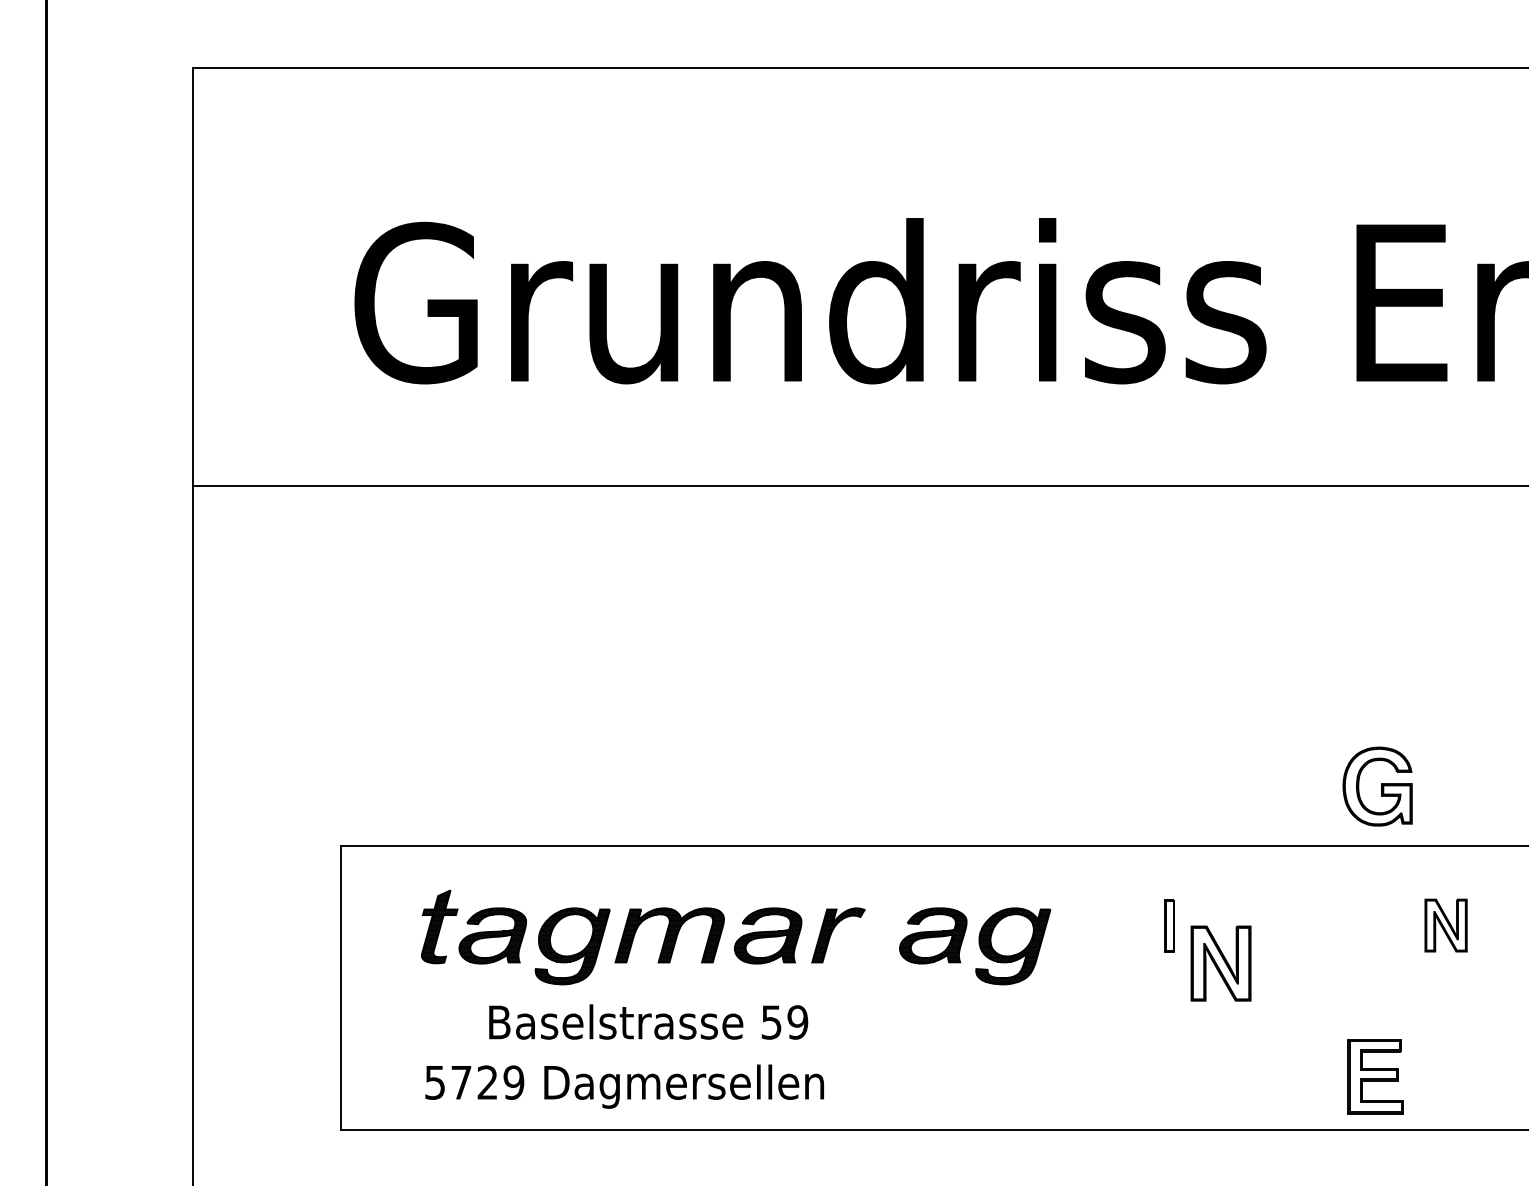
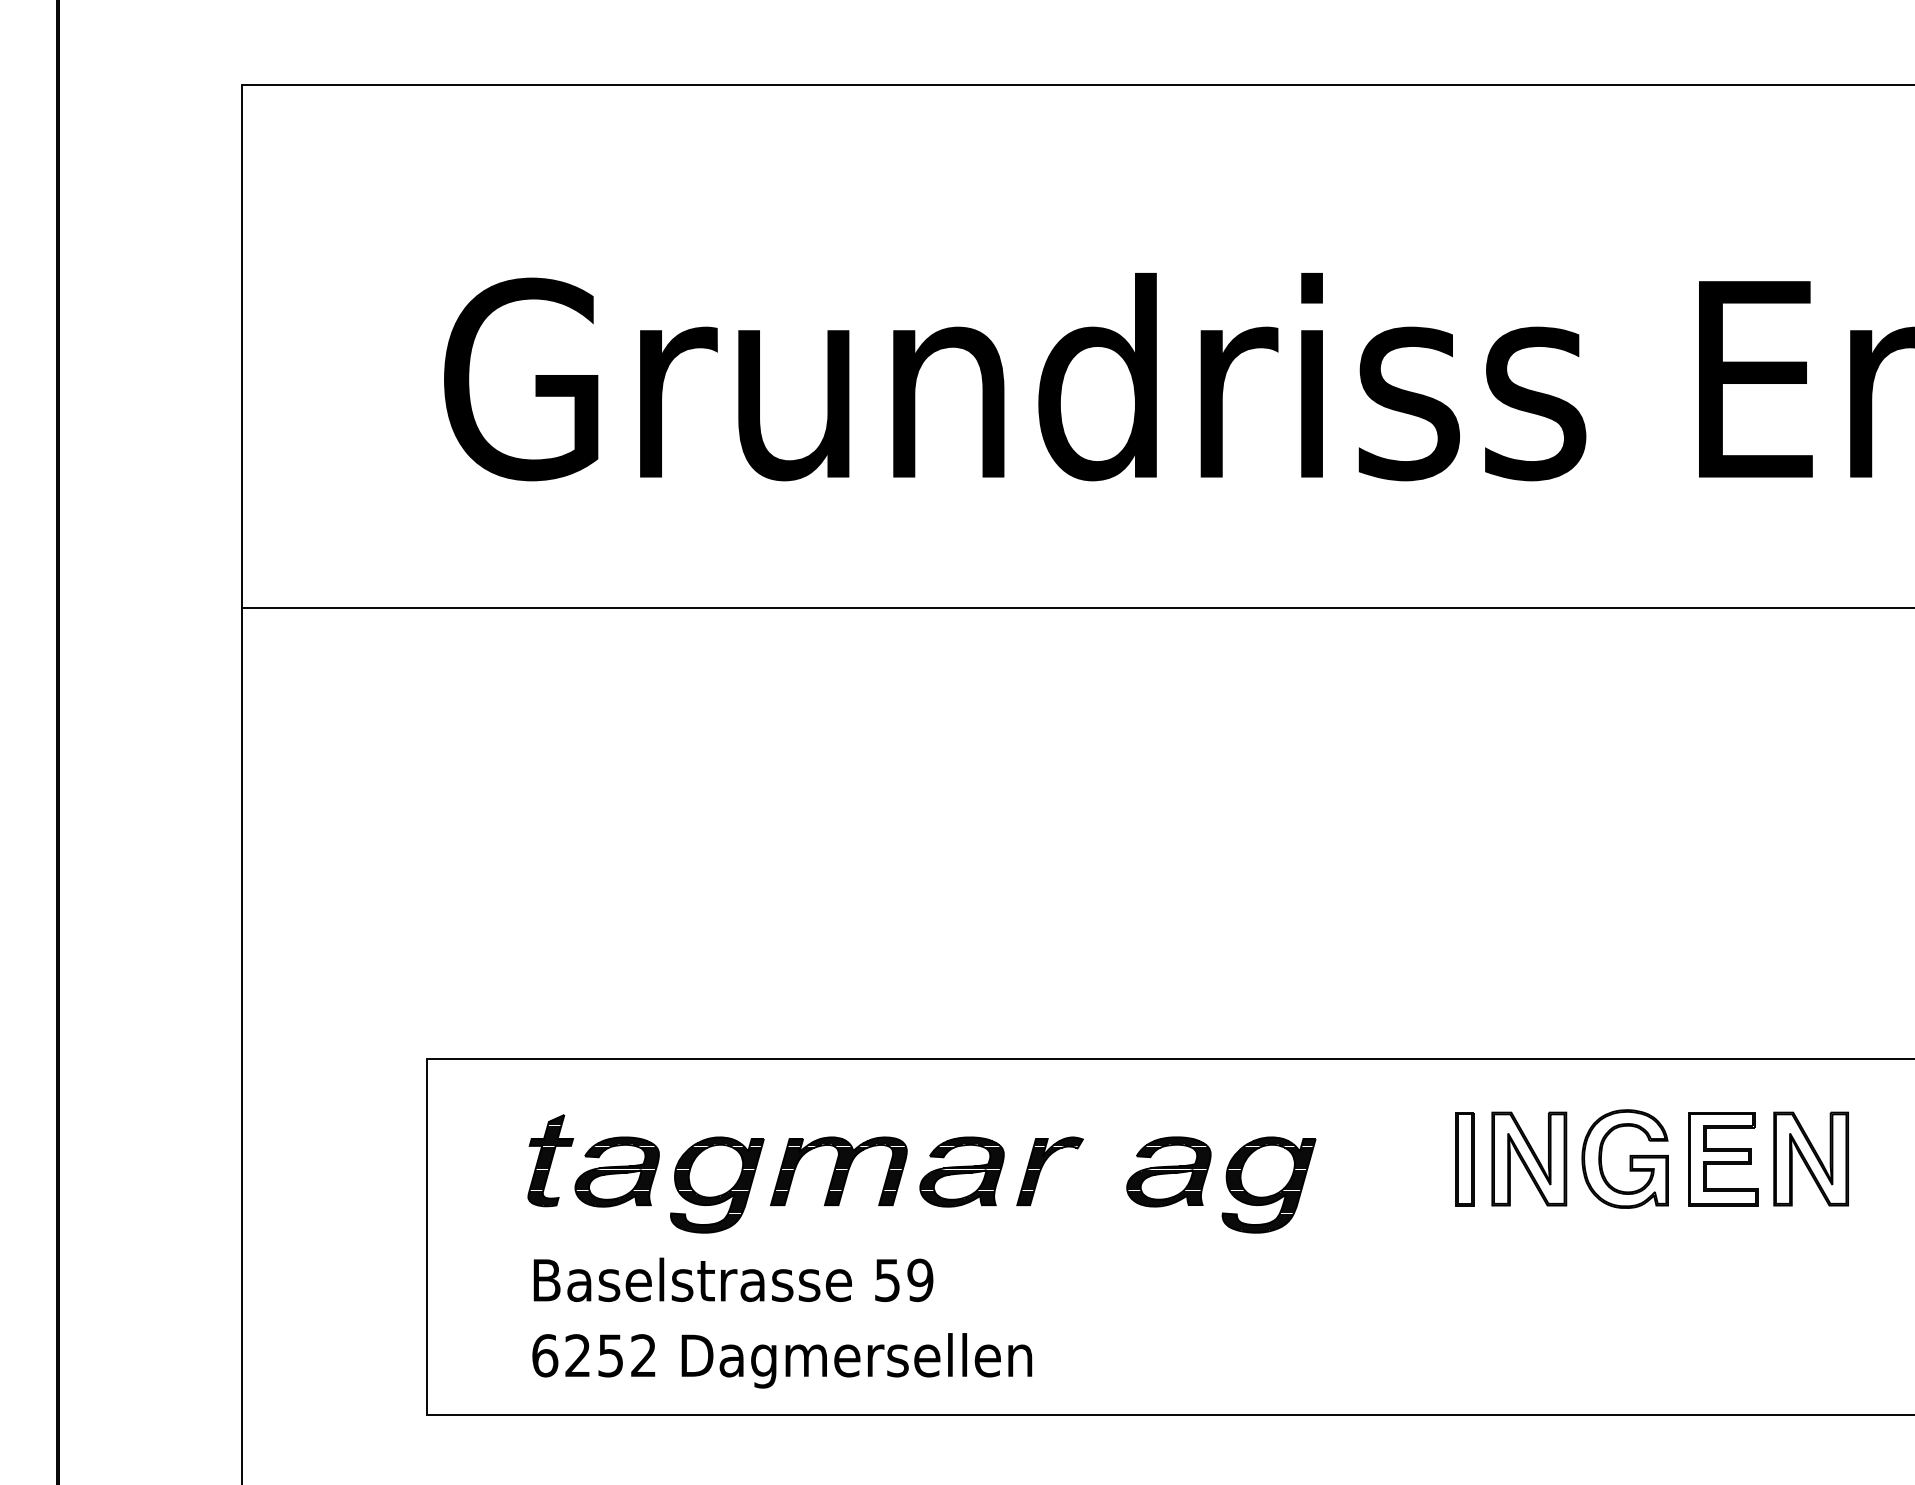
part: (1377, 786) -> (1625, 1158), moved
part: (1169, 925) -> (1464, 1158), size x1.43
part: (1445, 925) -> (1810, 1158), size x1.43
part: (1220, 963) -> (1528, 1158), moved
text: (648, 1021) -> (733, 1279), moved
part: (1375, 1076) -> (1722, 1158), moved
text: (474, 1082) -> (594, 1355), 5729 -> 6252

